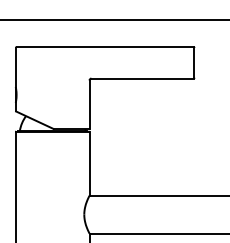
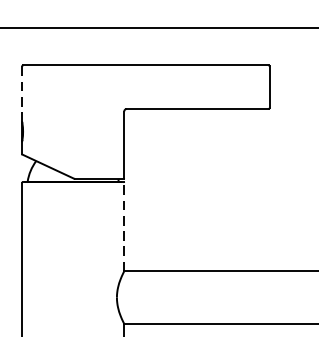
line: (15, 68) -> (21, 95), solid -> dashed
line: (89, 163) -> (124, 226), solid -> dashed

